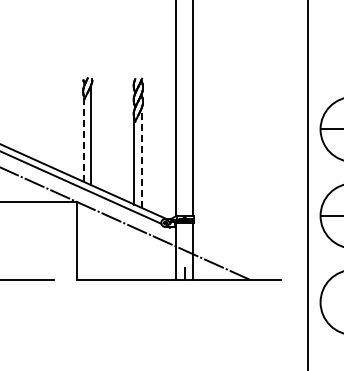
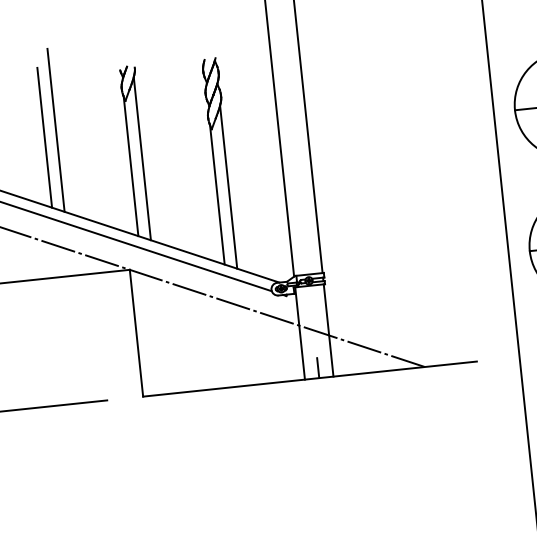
line: (40, 112) -> (55, 130), added
line: (33, 116) -> (45, 138), added
line: (83, 138) -> (130, 165), dashed -> solid
line: (141, 157) -> (228, 186), dashed -> solid

